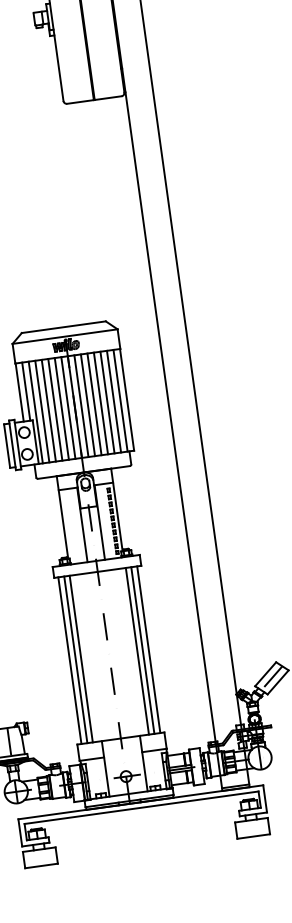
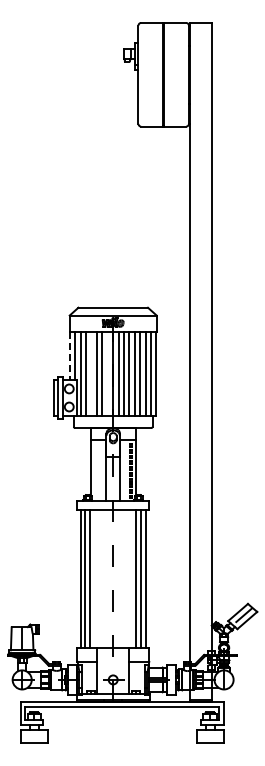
line: (20, 393) -> (70, 356), solid -> dashed
line: (67, 407) -> (107, 373), removed
line: (48, 410) -> (91, 373), removed

